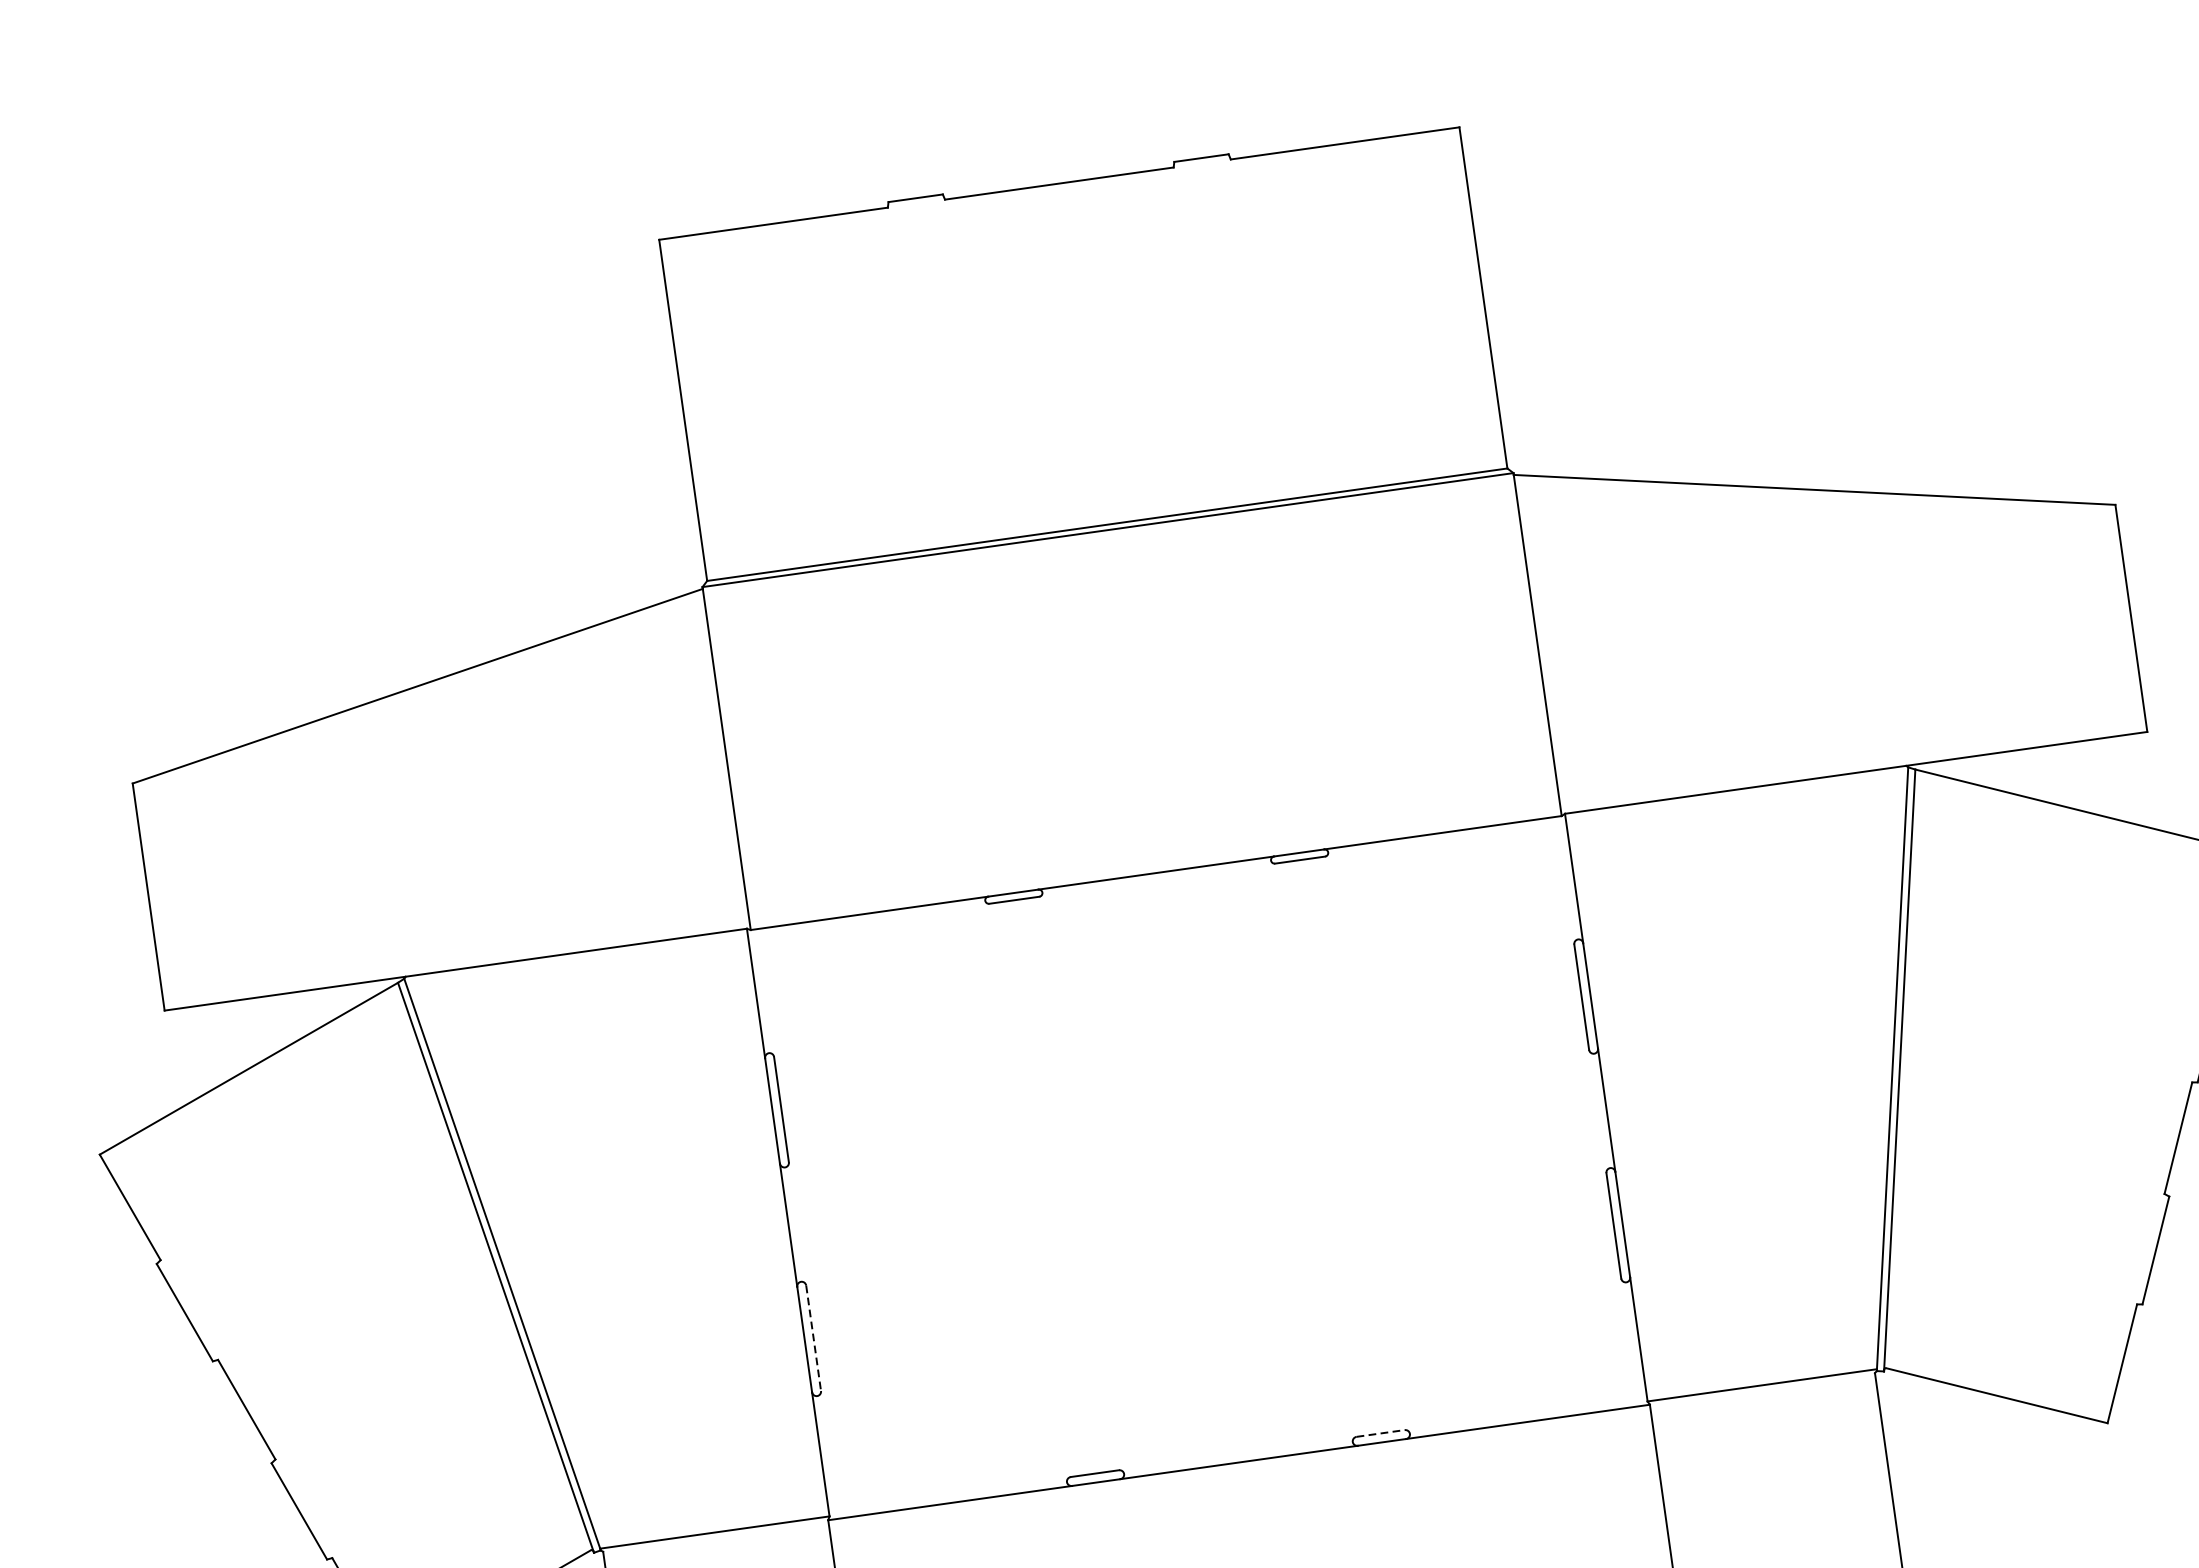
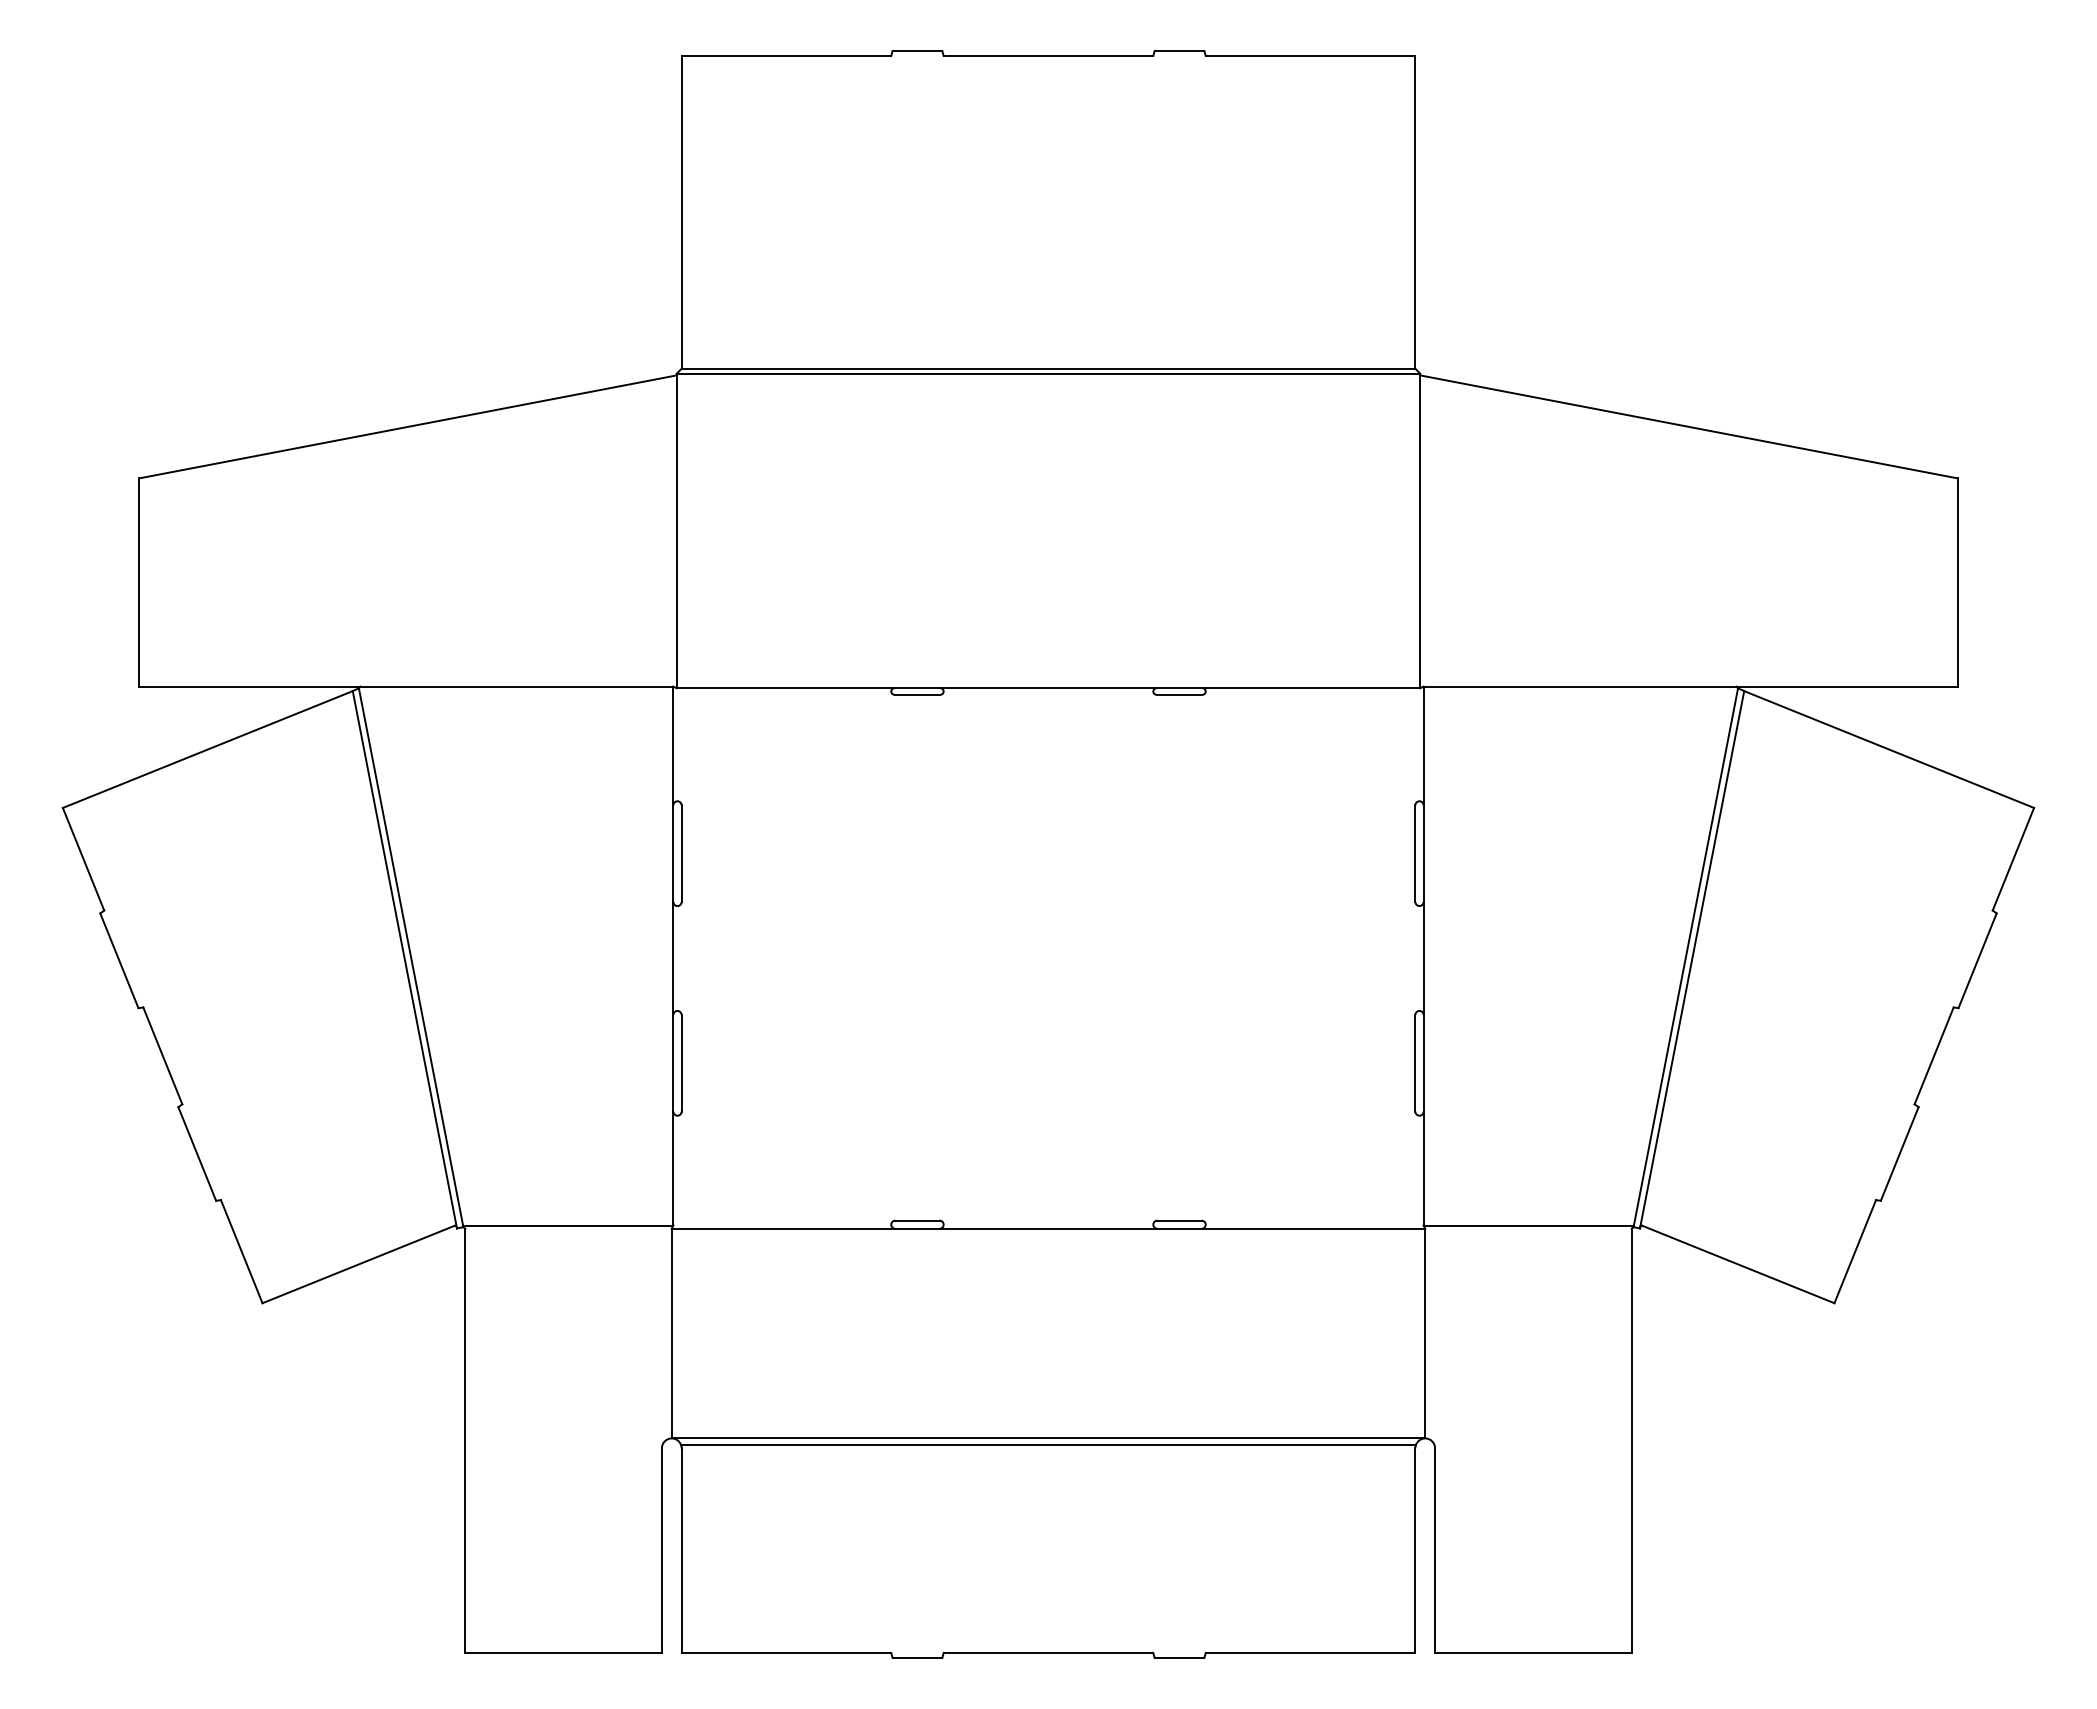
line: (813, 1338) -> (681, 1063), dashed -> solid
line: (1381, 1433) -> (1180, 1220), dashed -> solid

